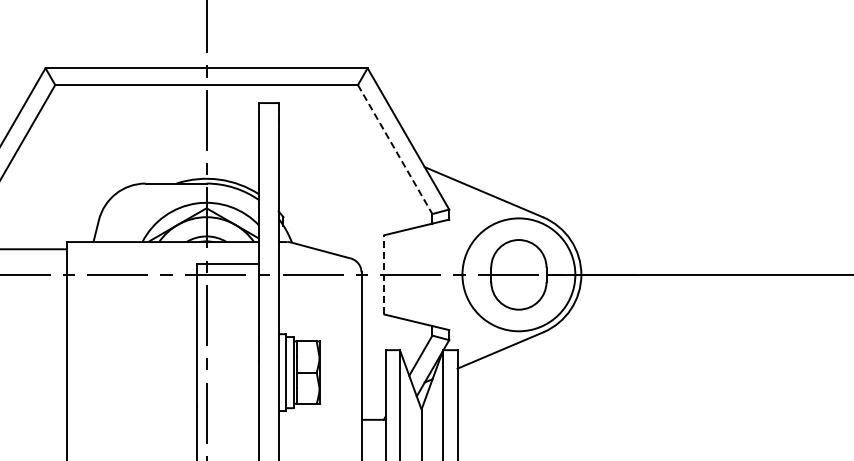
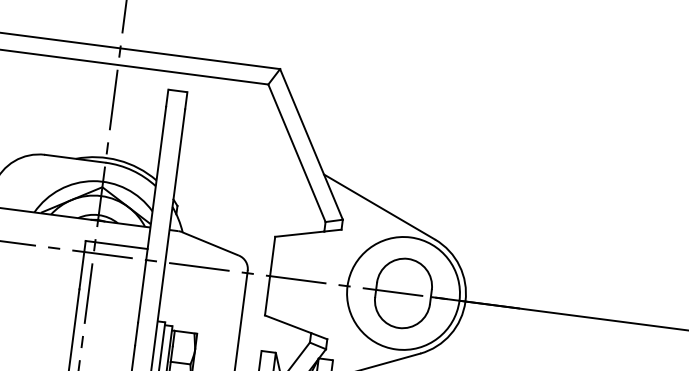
line: (395, 150) -> (297, 154), dashed -> solid
line: (384, 274) -> (270, 275), dashed -> solid

